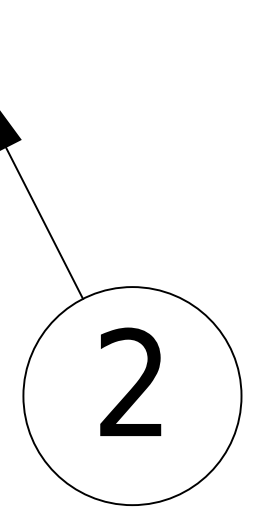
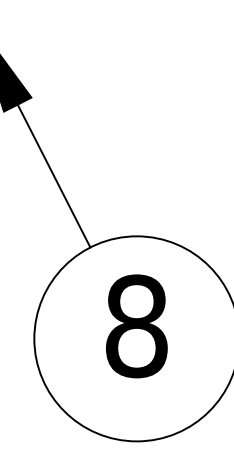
text: (132, 382) -> (136, 326), 2 -> 8

